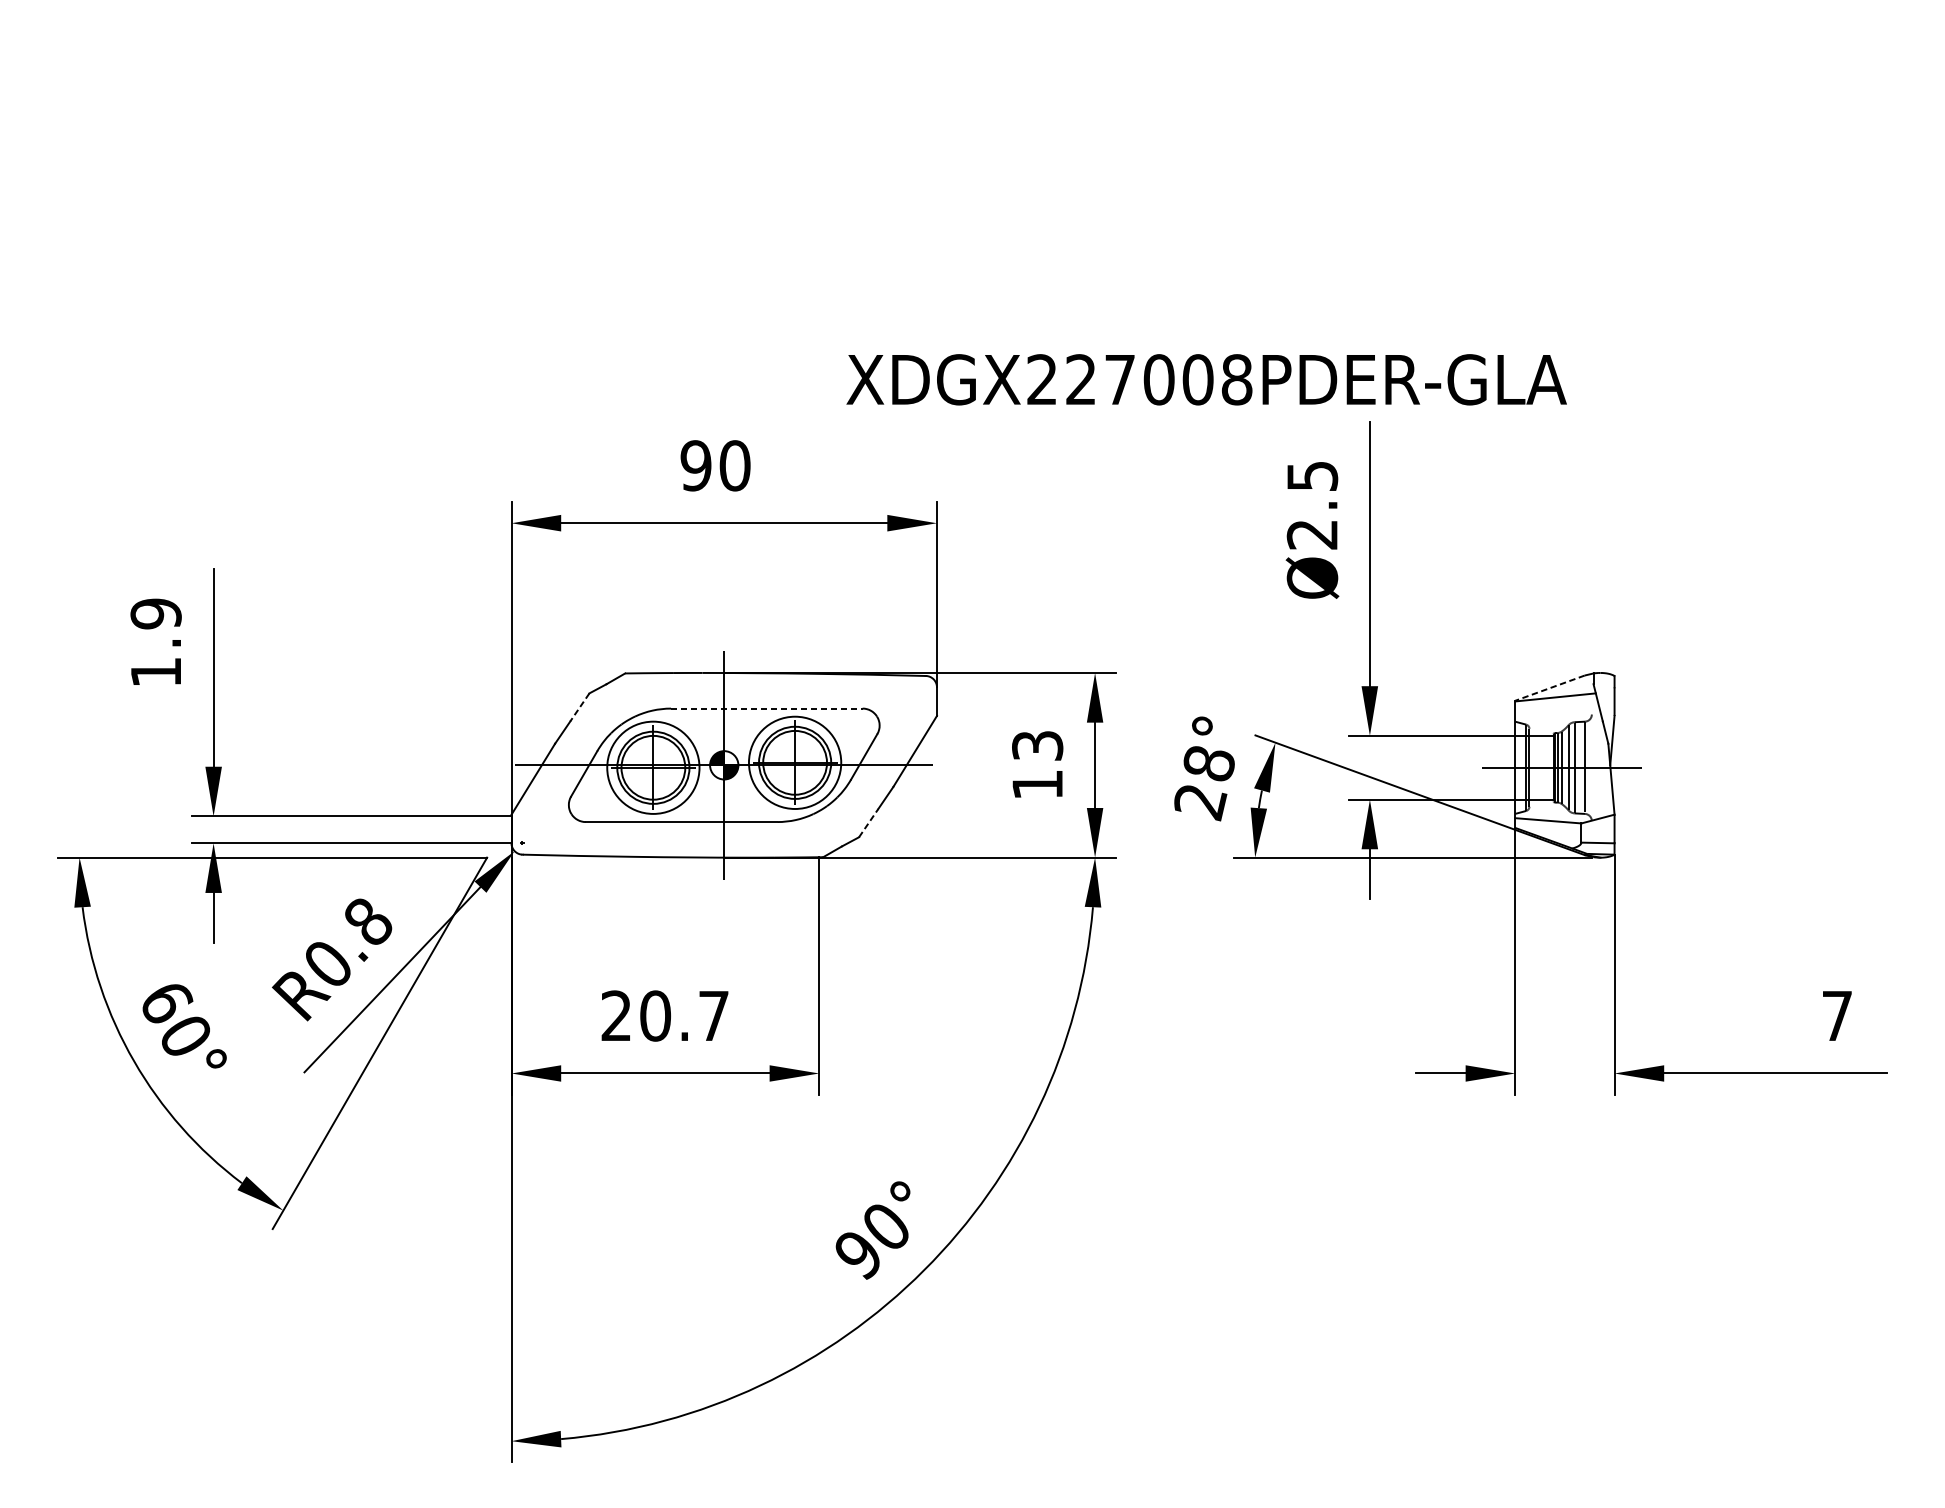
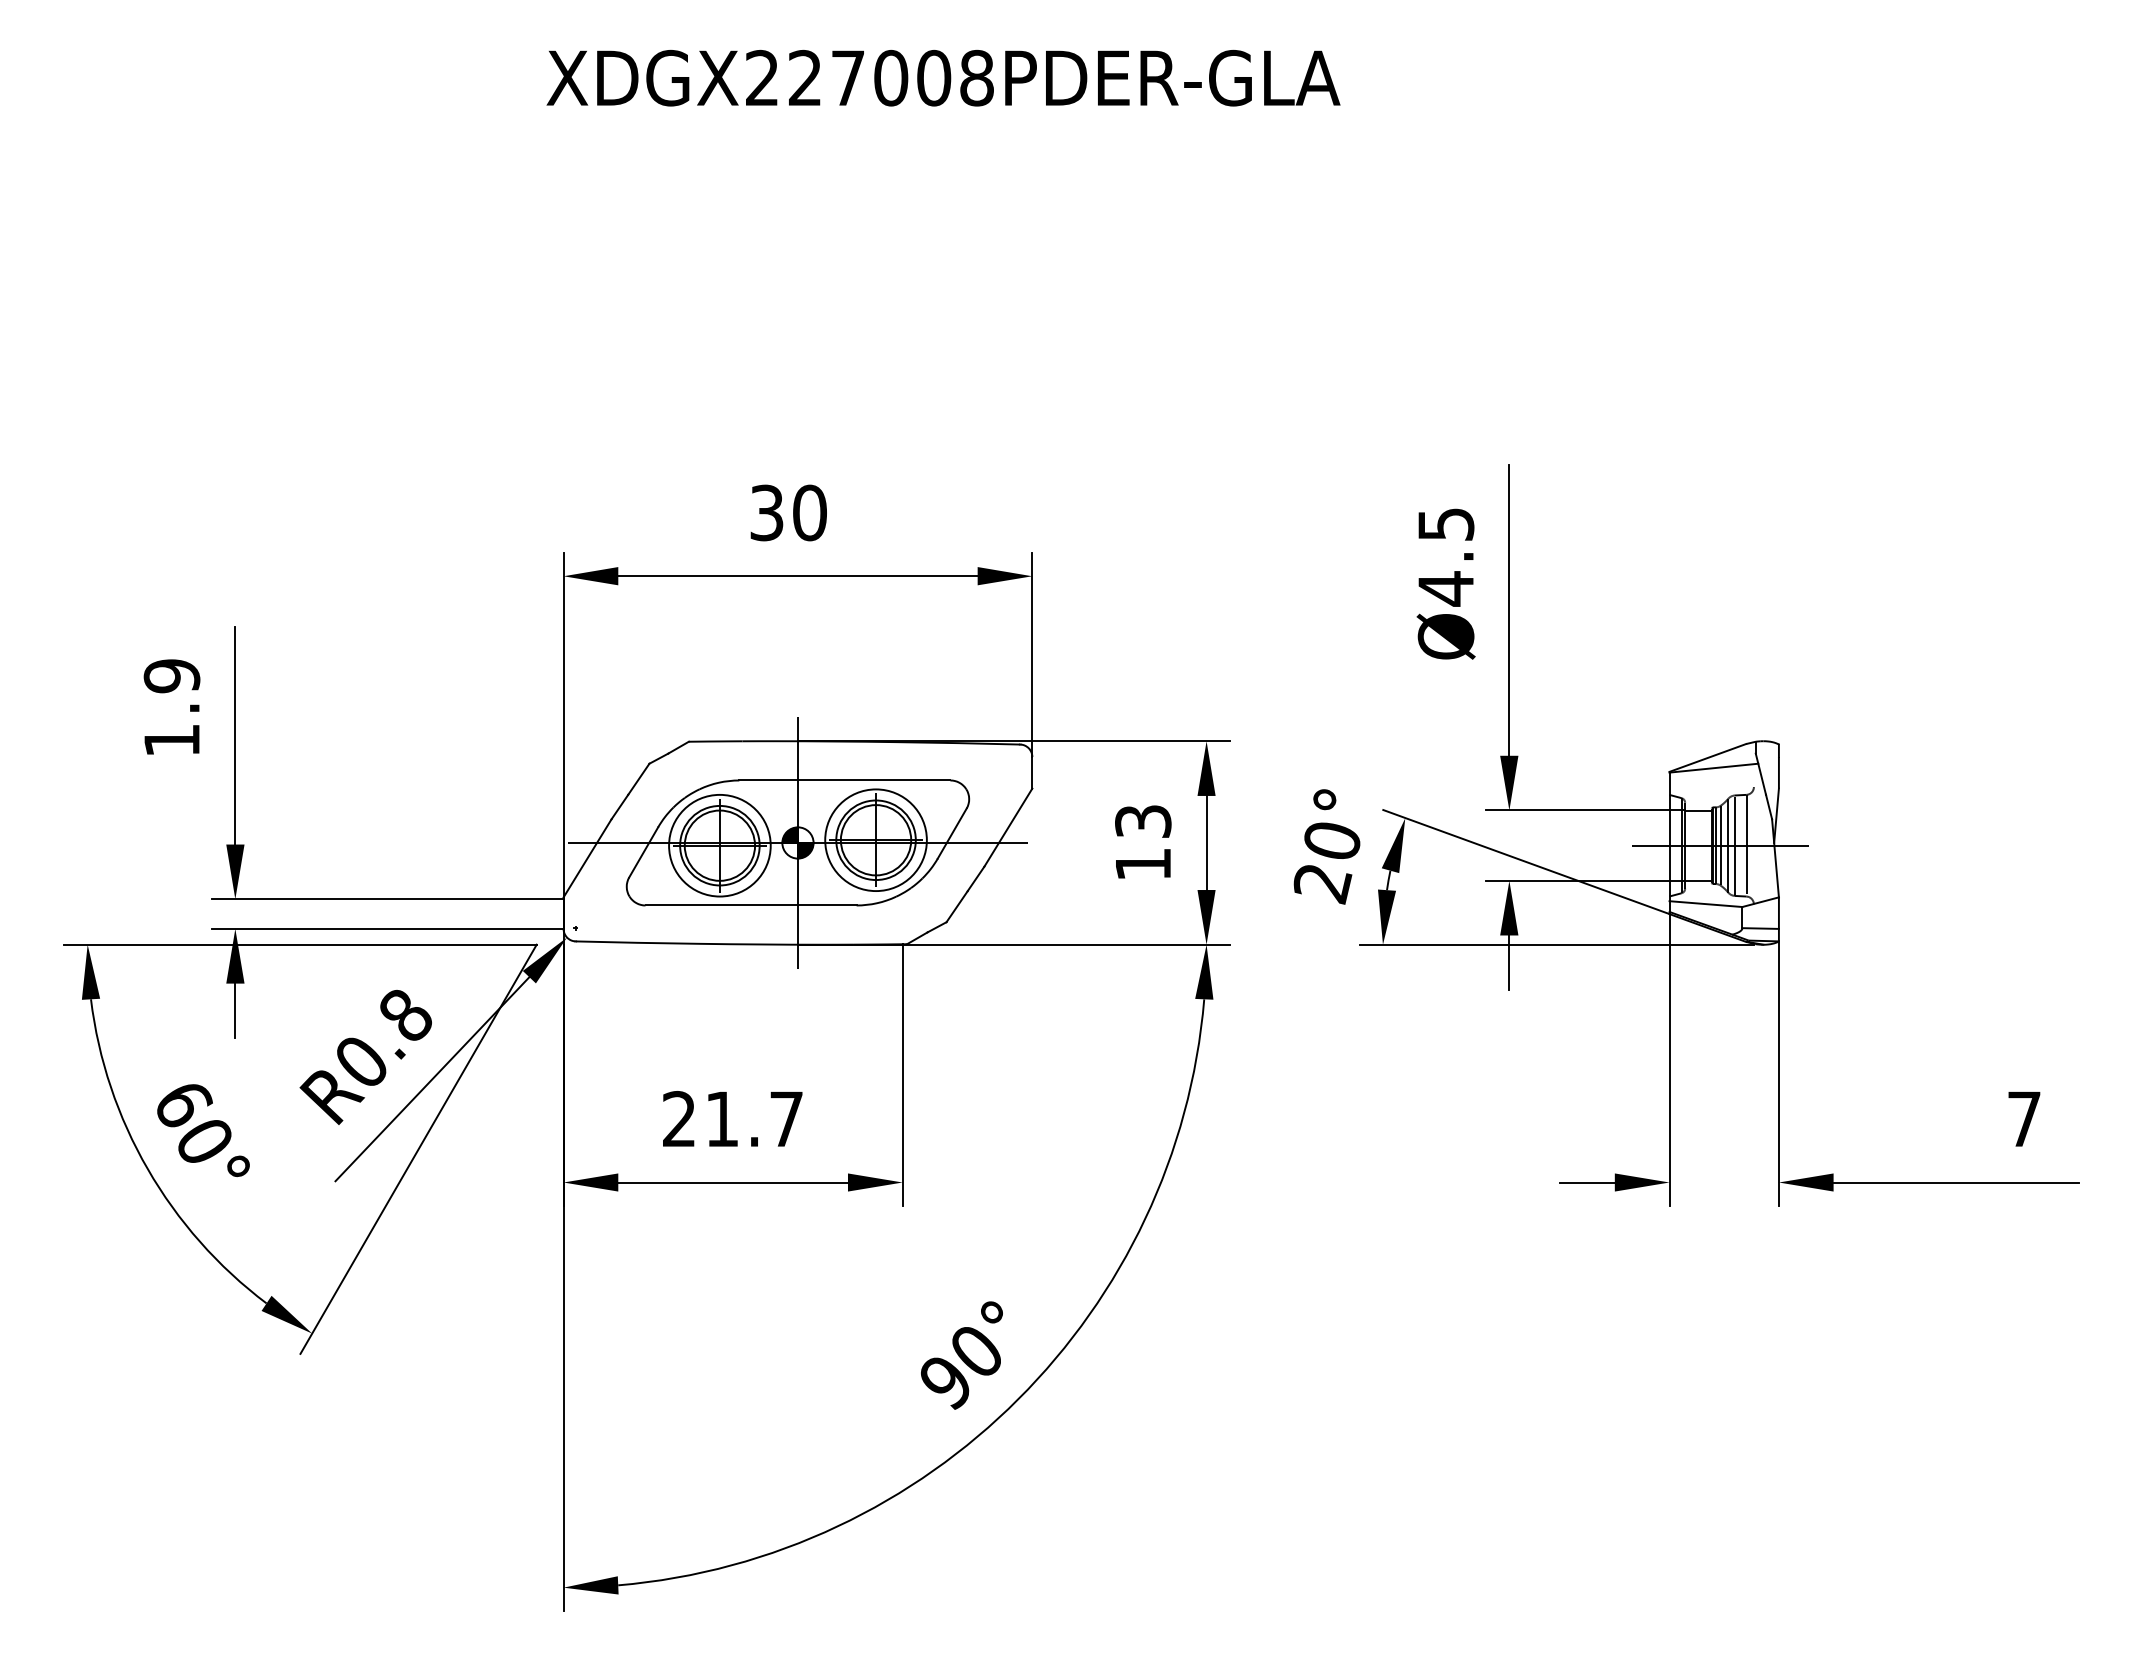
text: (1206, 379) -> (943, 77), moved
text: (695, 465) -> (766, 512), 90 -> 30
text: (1311, 534) -> (1445, 588), Ø2.5 -> Ø4.5
line: (1549, 687) -> (1707, 757), dashed -> solid
line: (579, 707) -> (638, 779), dashed -> solid
line: (766, 708) -> (844, 780), dashed -> solid
text: (1209, 763) -> (1332, 840), 28° -> 20°
line: (869, 822) -> (957, 906), dashed -> solid
text: (655, 1016) -> (722, 1119), 20.7 -> 21.7

